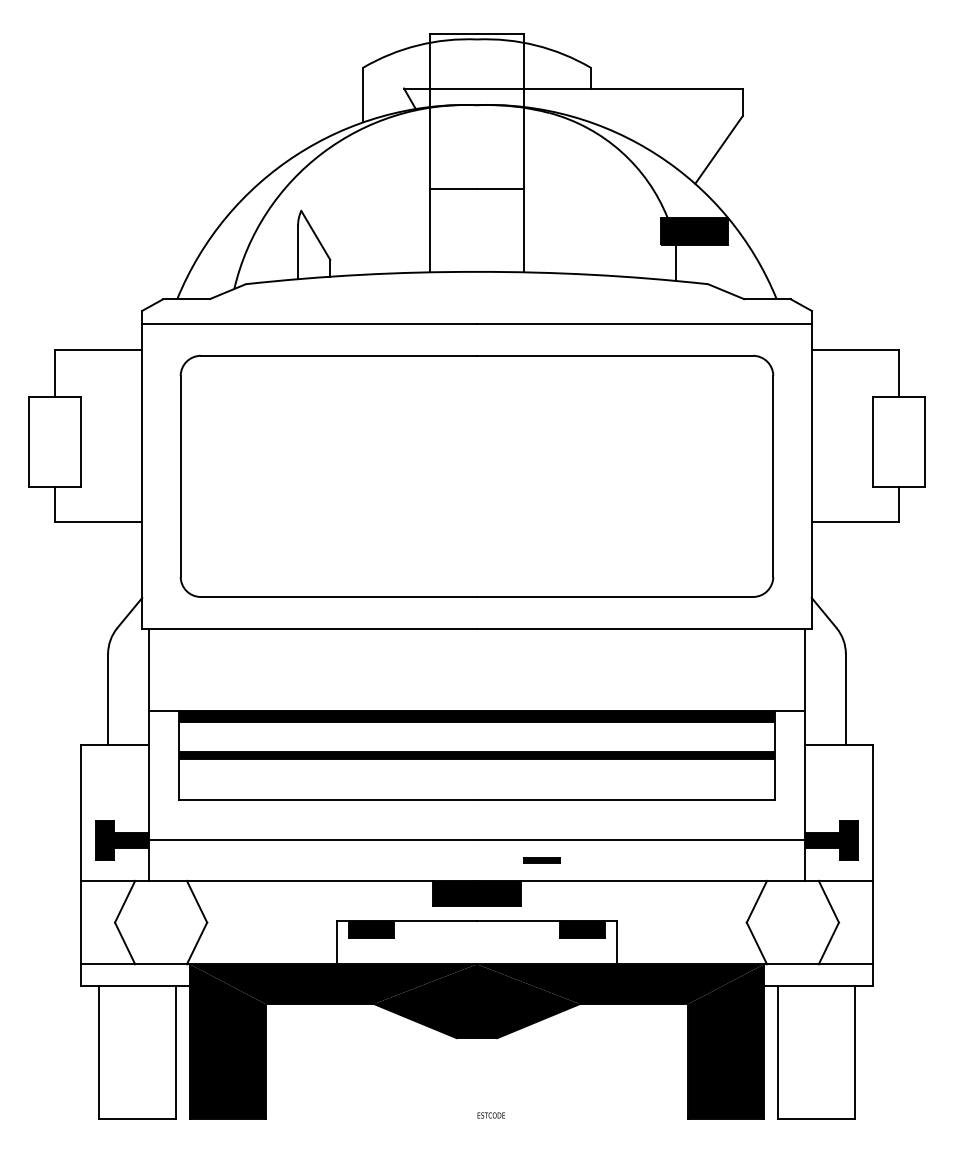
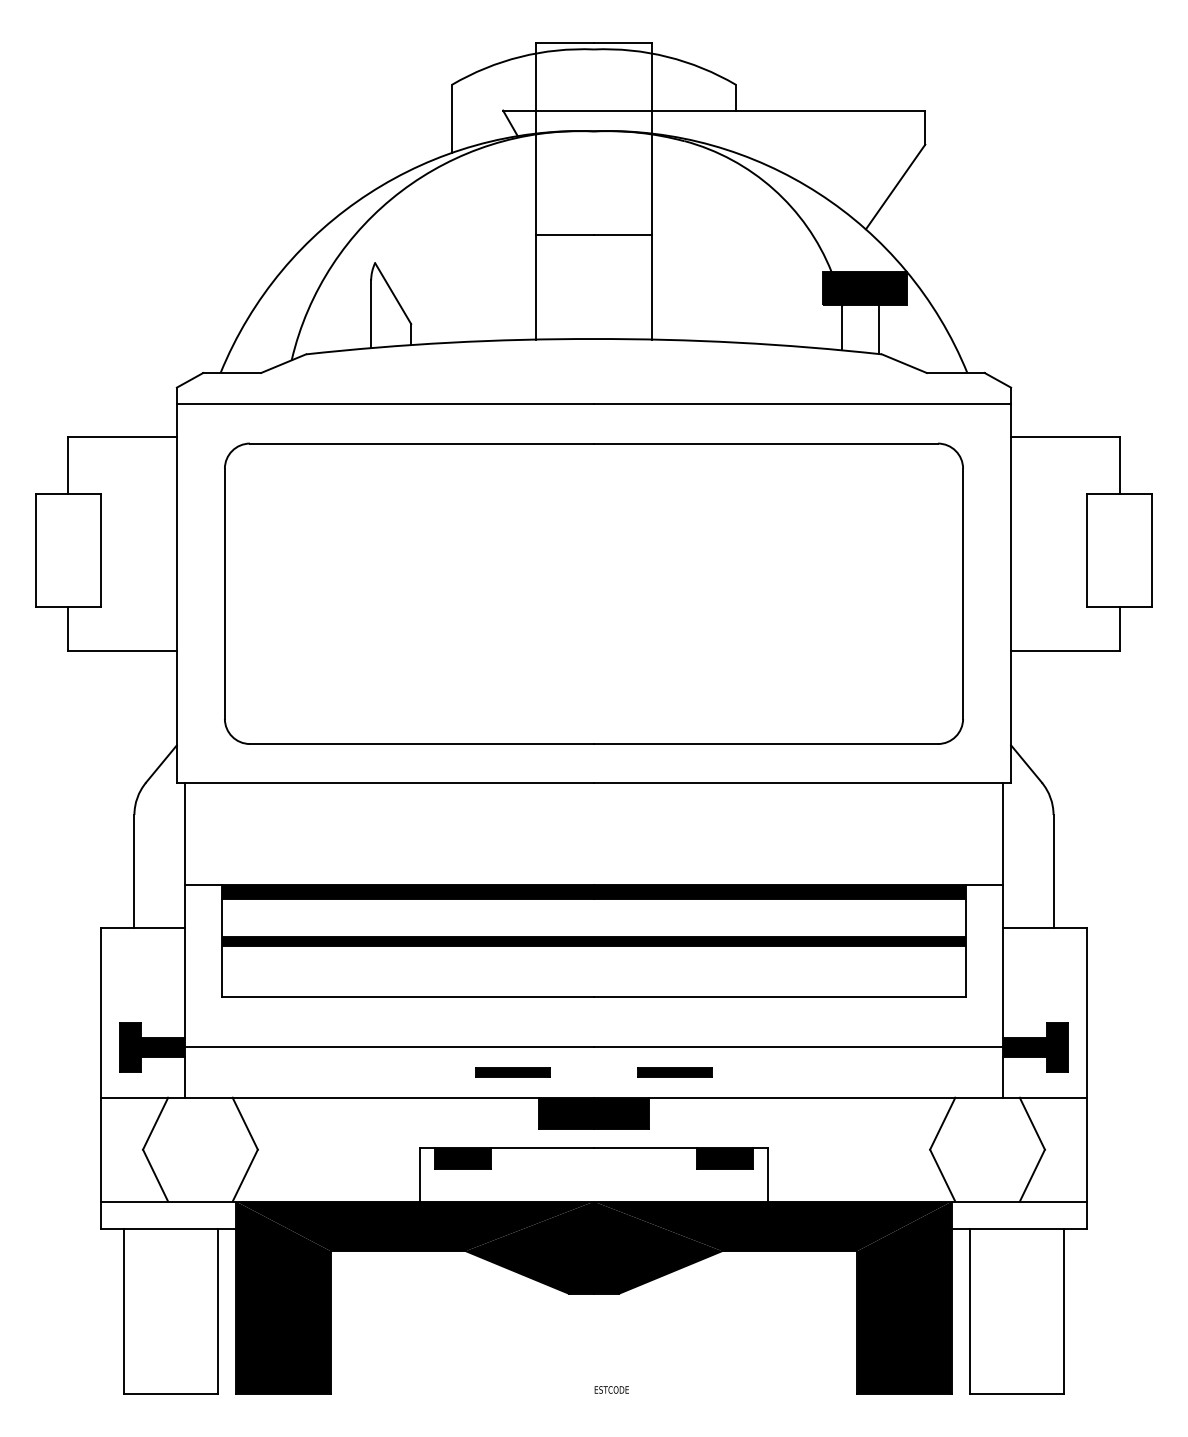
line: (705, 264) -> (878, 329), added
part: (411, 860) -> (512, 1072), added
part: (541, 860) -> (674, 1072), size x1.67

